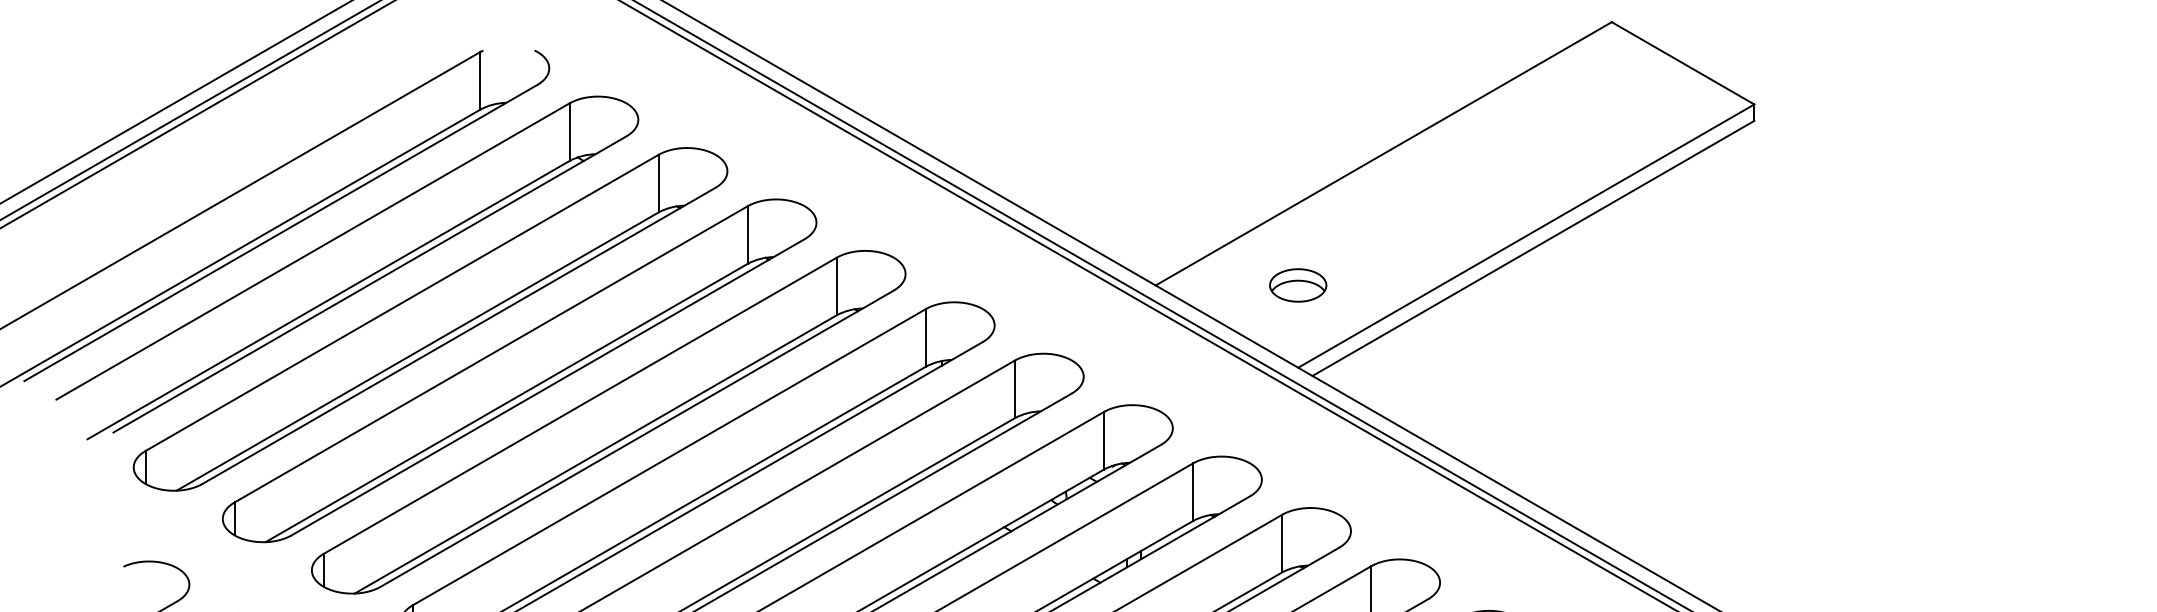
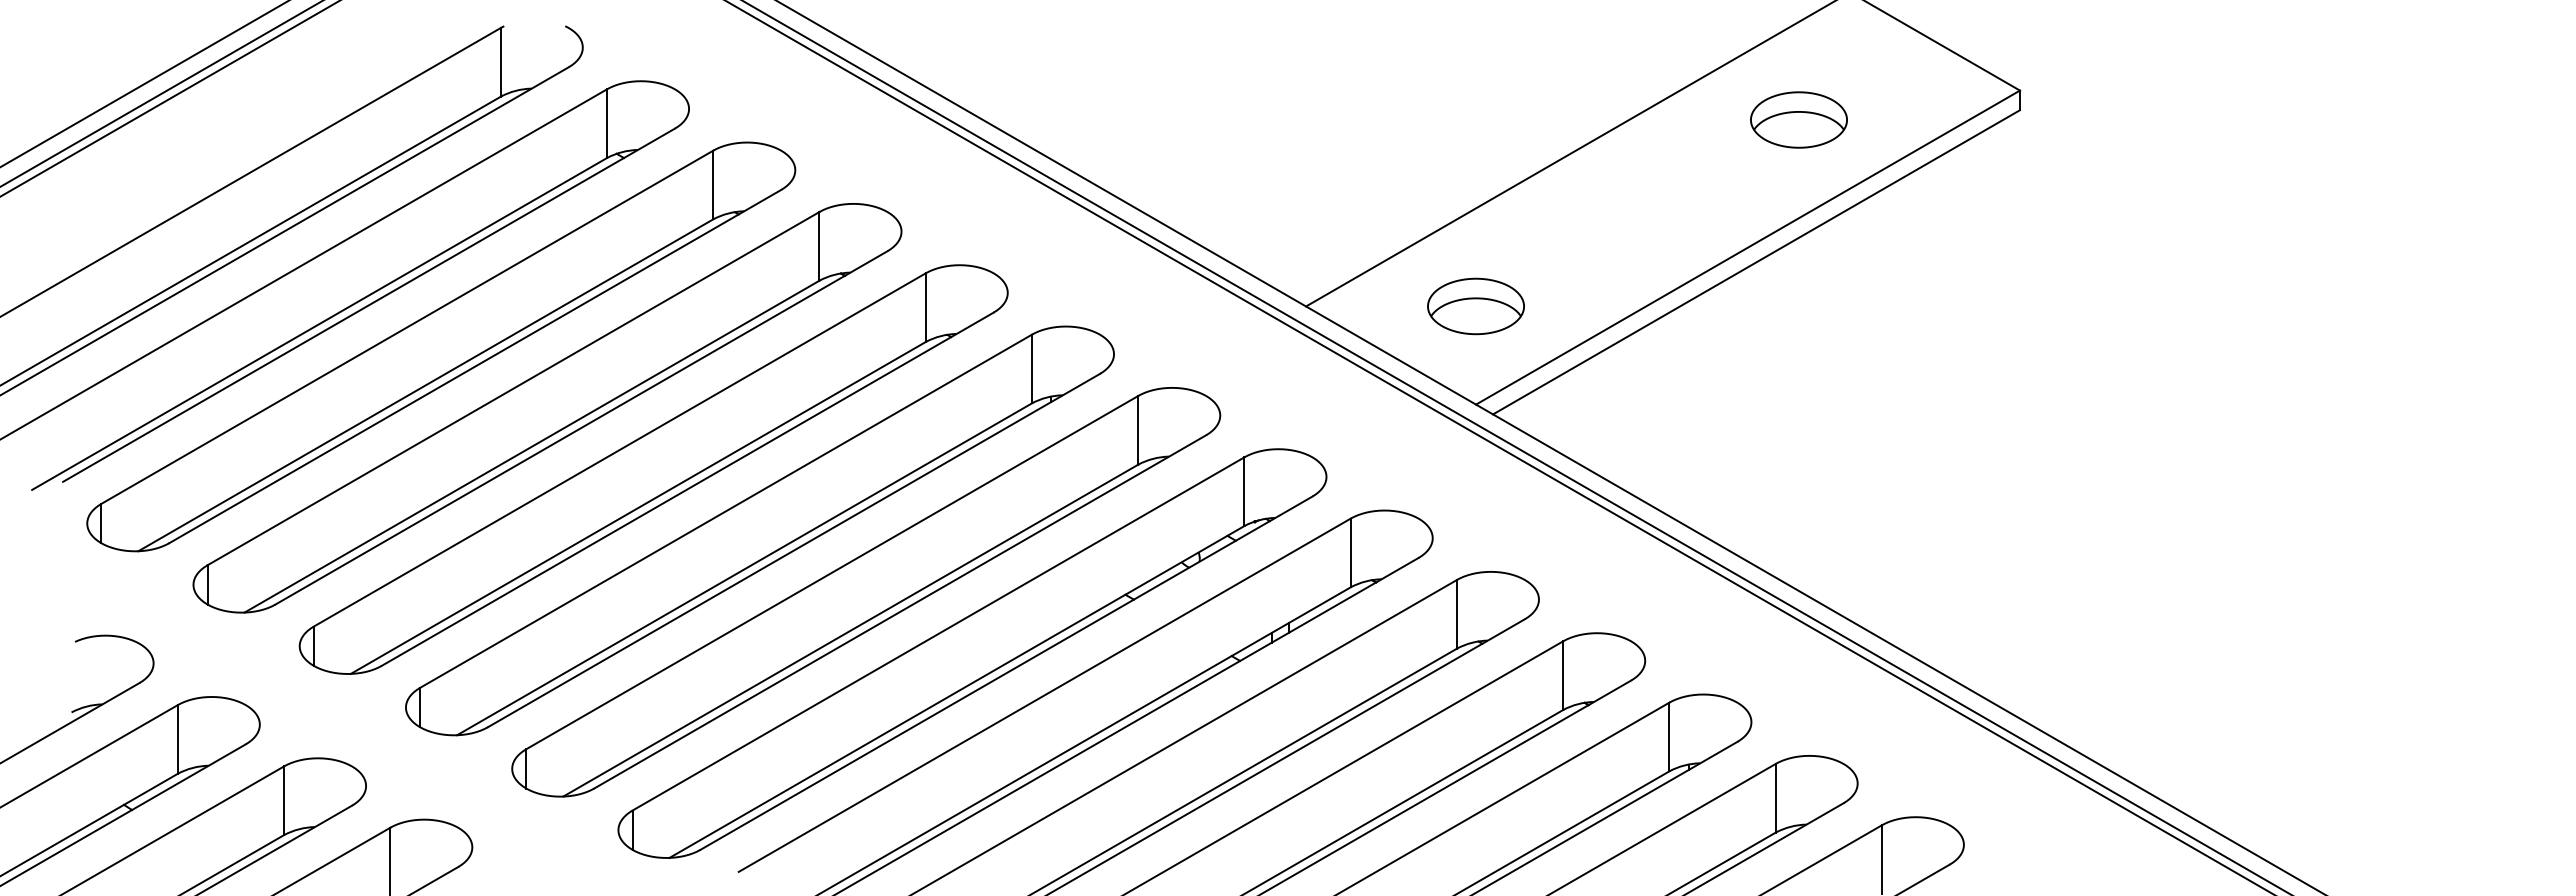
part: (1568, 128) -> (1798, 119), added
part: (1297, 285) -> (1475, 306), size x1.43

